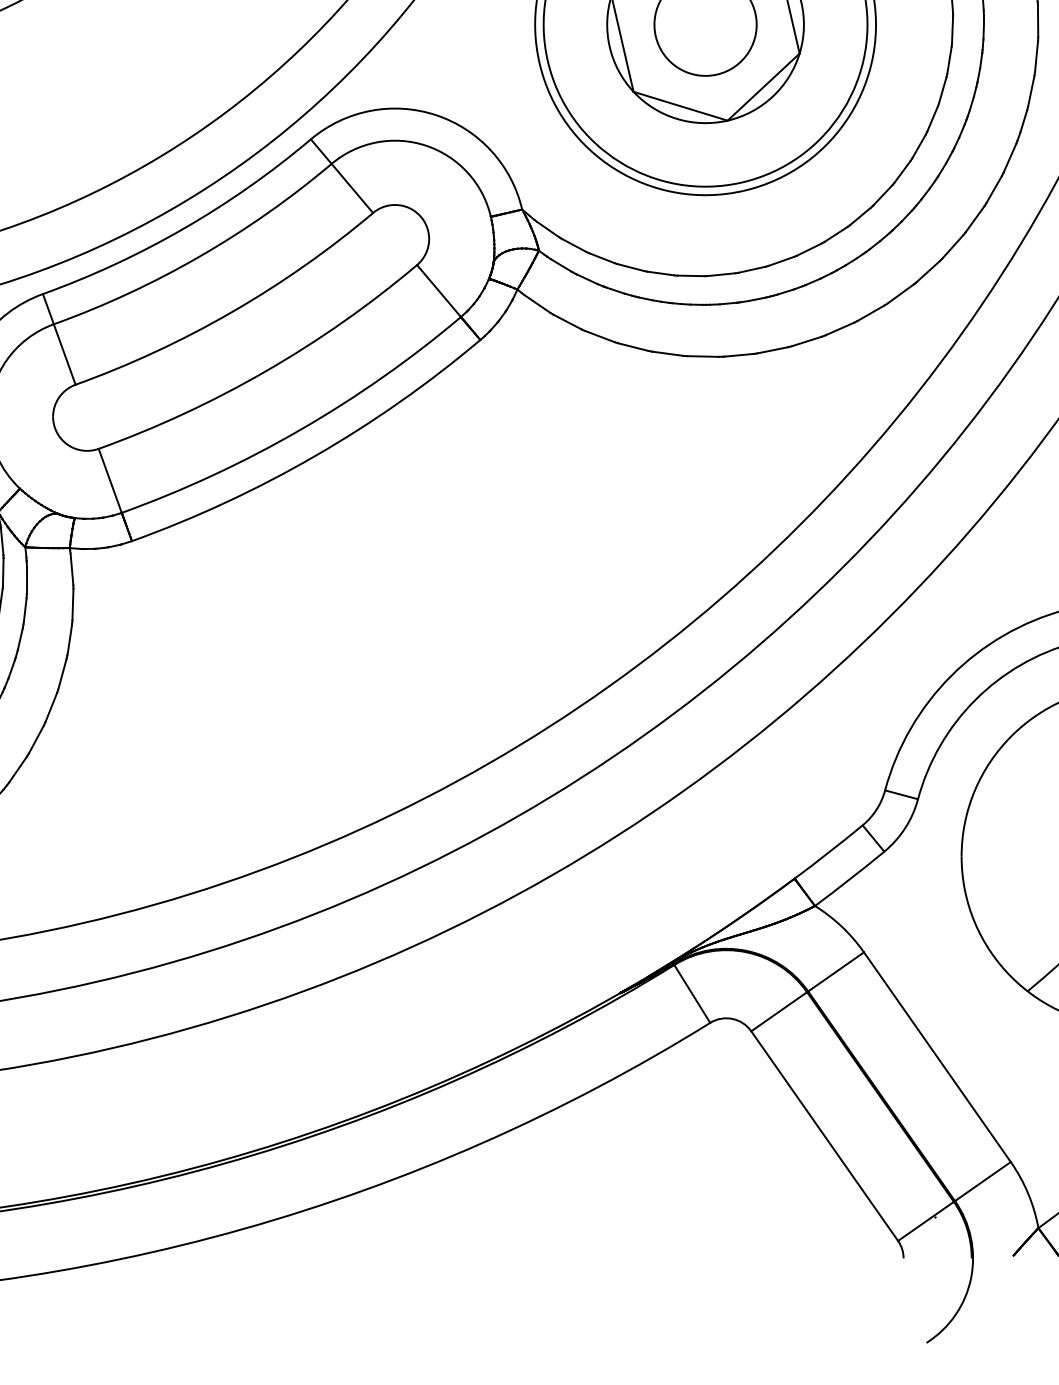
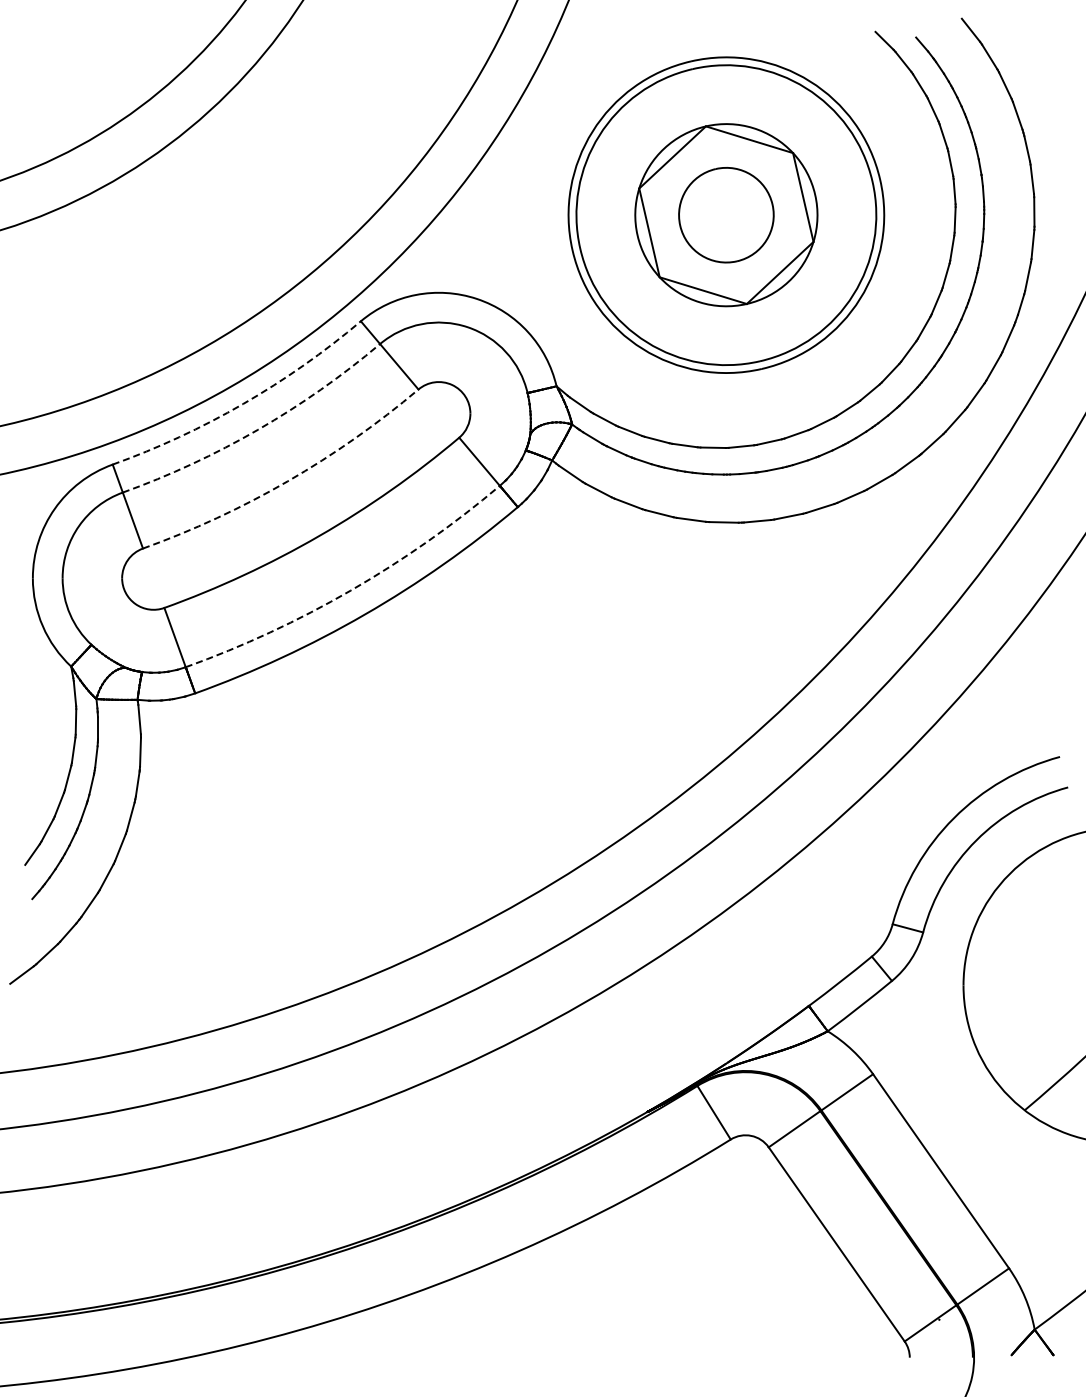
arc: (184, 229) -> (243, 404), solid -> dashed
arc: (200, 256) -> (258, 429), solid -> dashed
arc: (231, 312) -> (287, 481), solid -> dashed
arc: (299, 430) -> (350, 590), solid -> dashed

